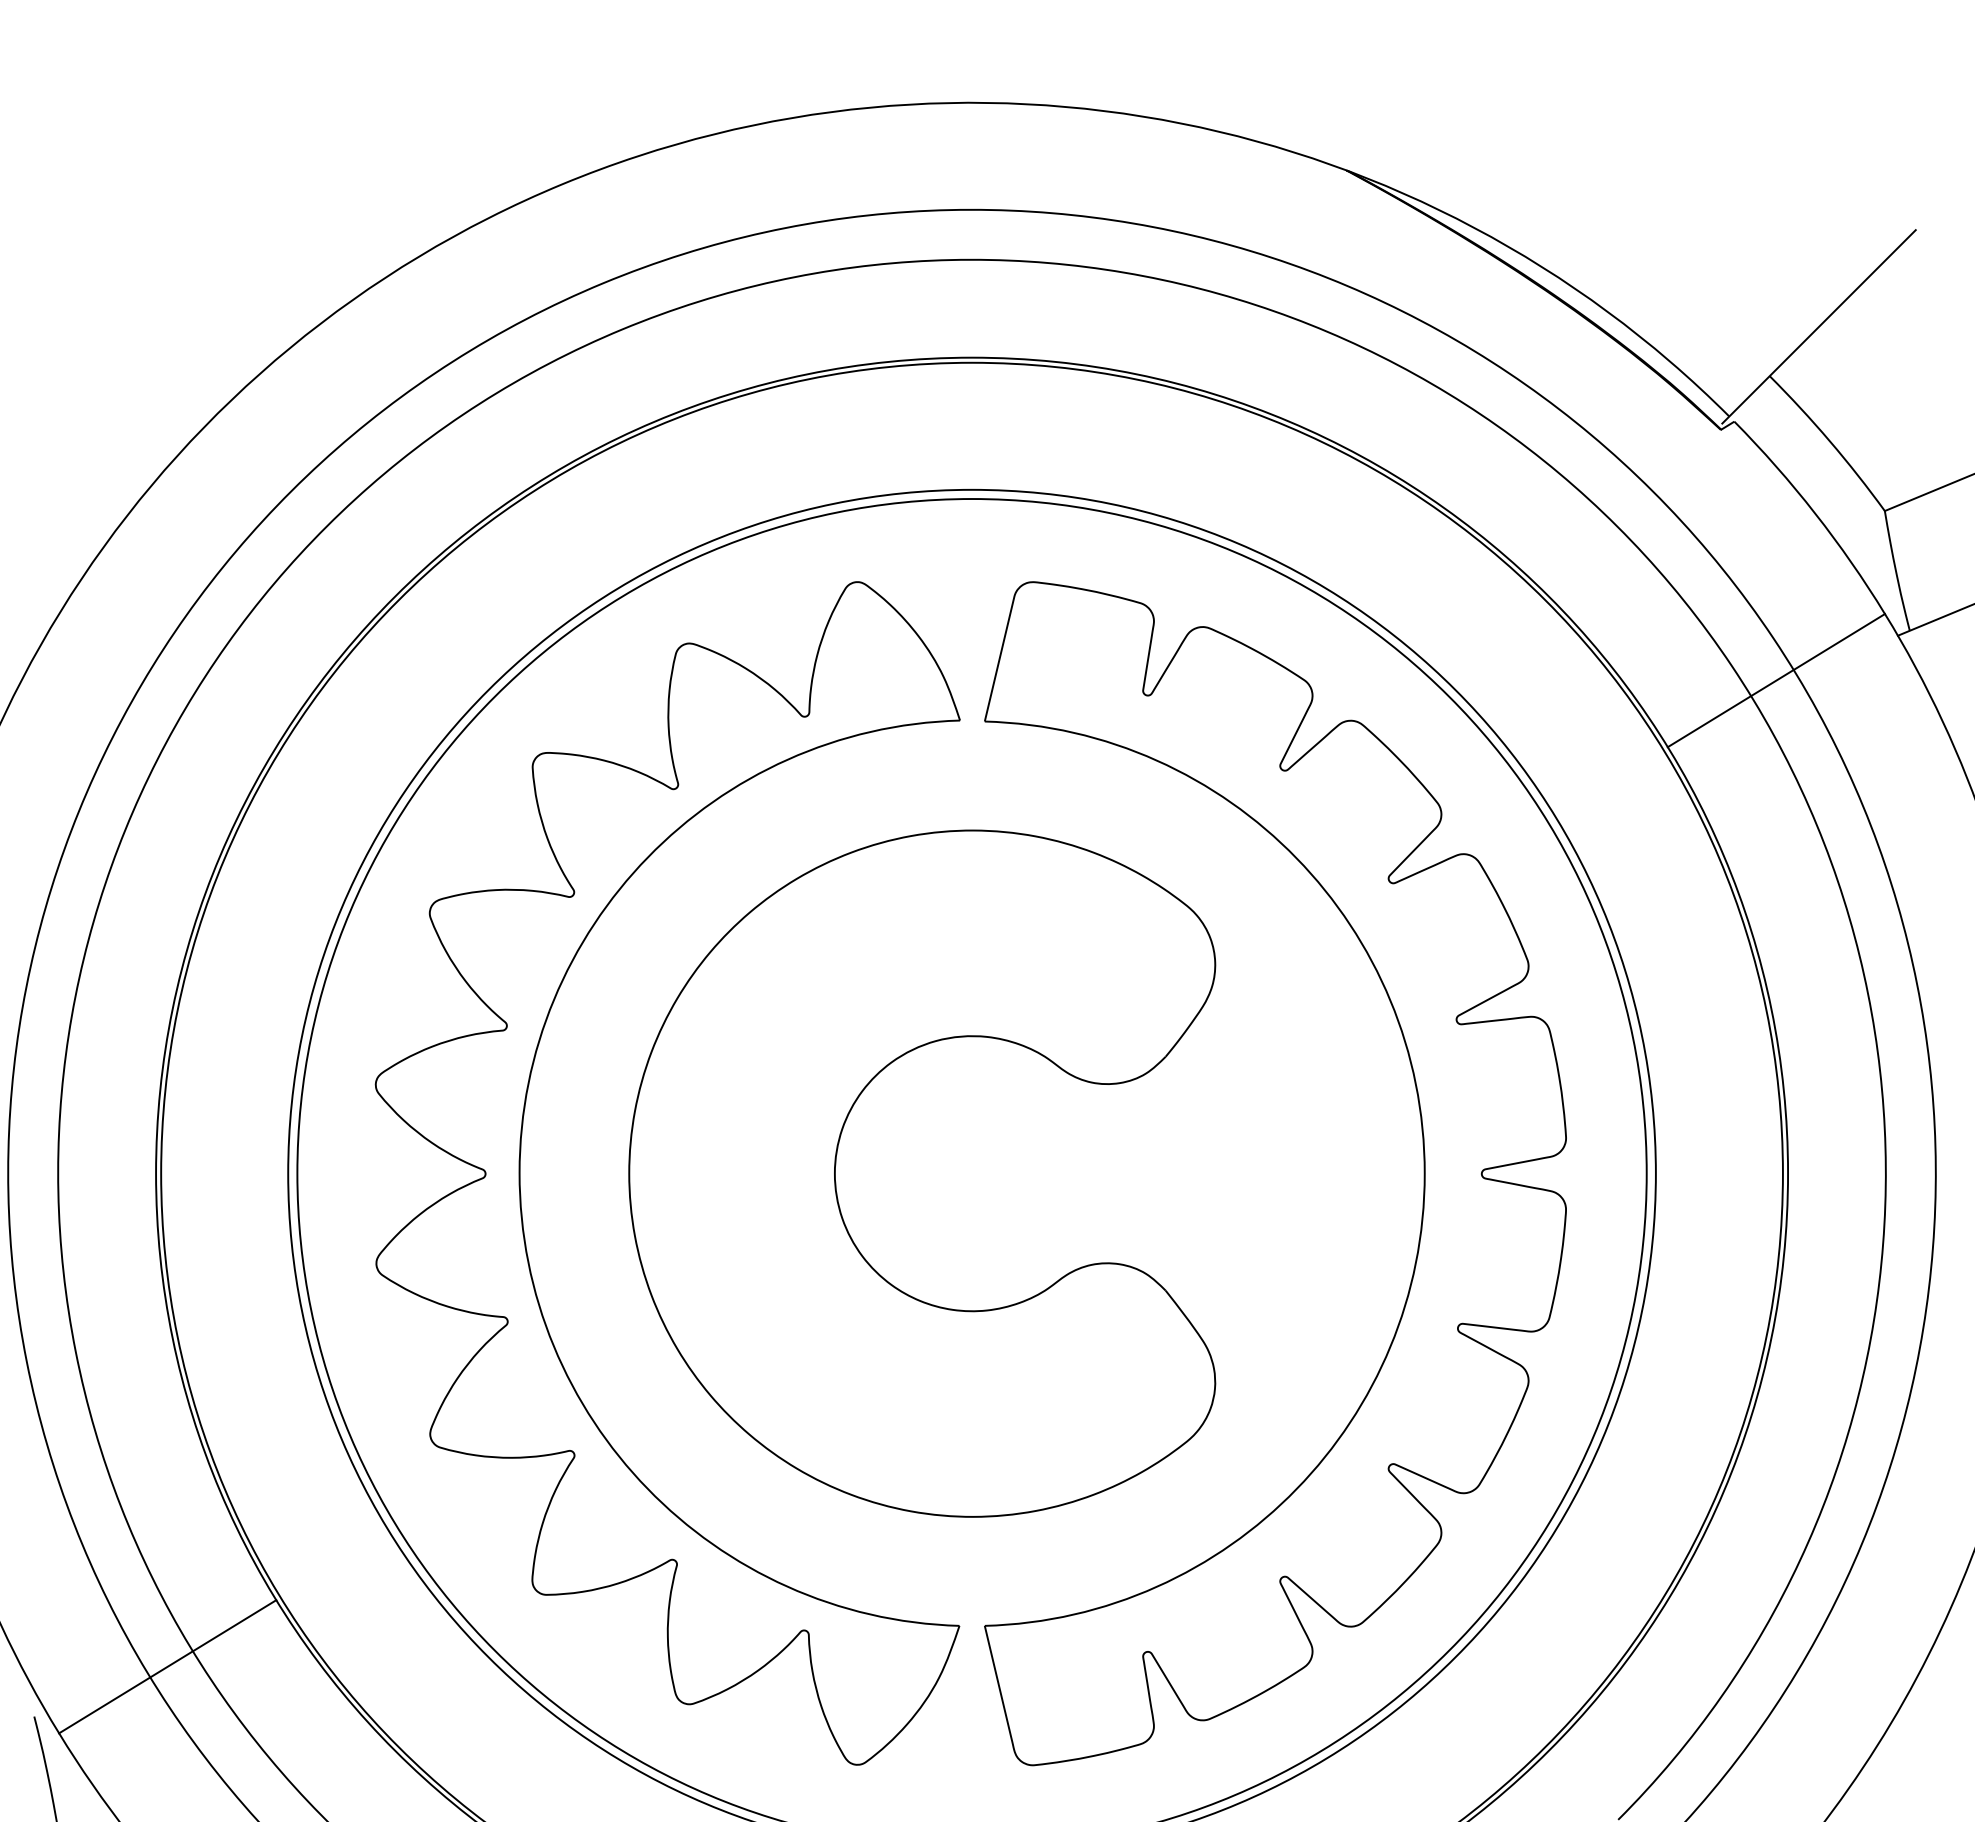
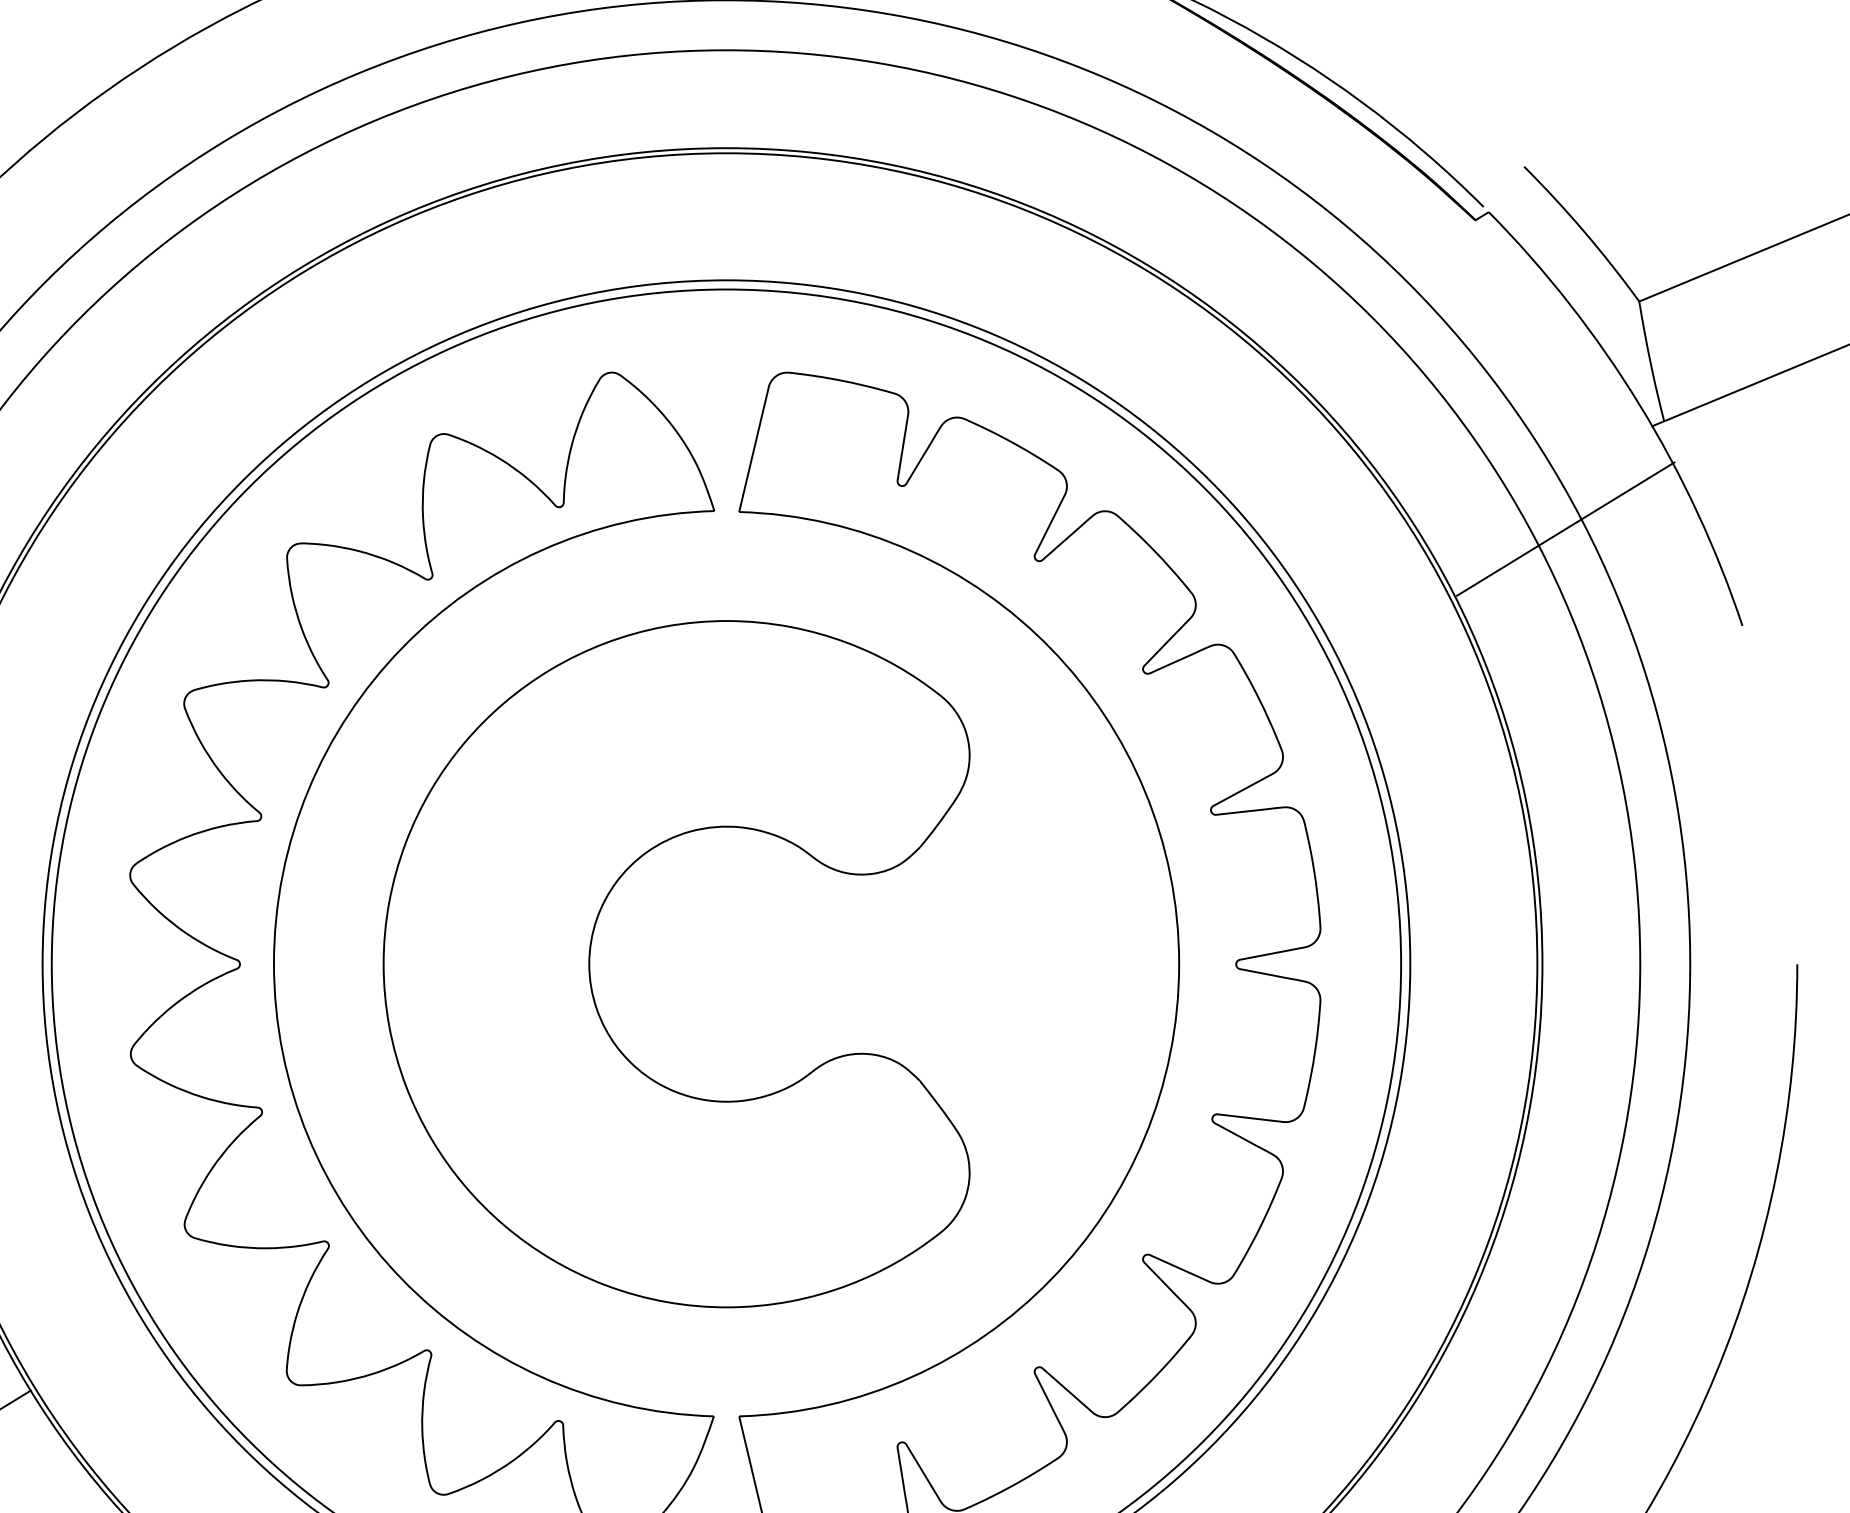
line: (1818, 326) -> (1572, 117), removed
line: (1776, 680) -> (1565, 529), moved

